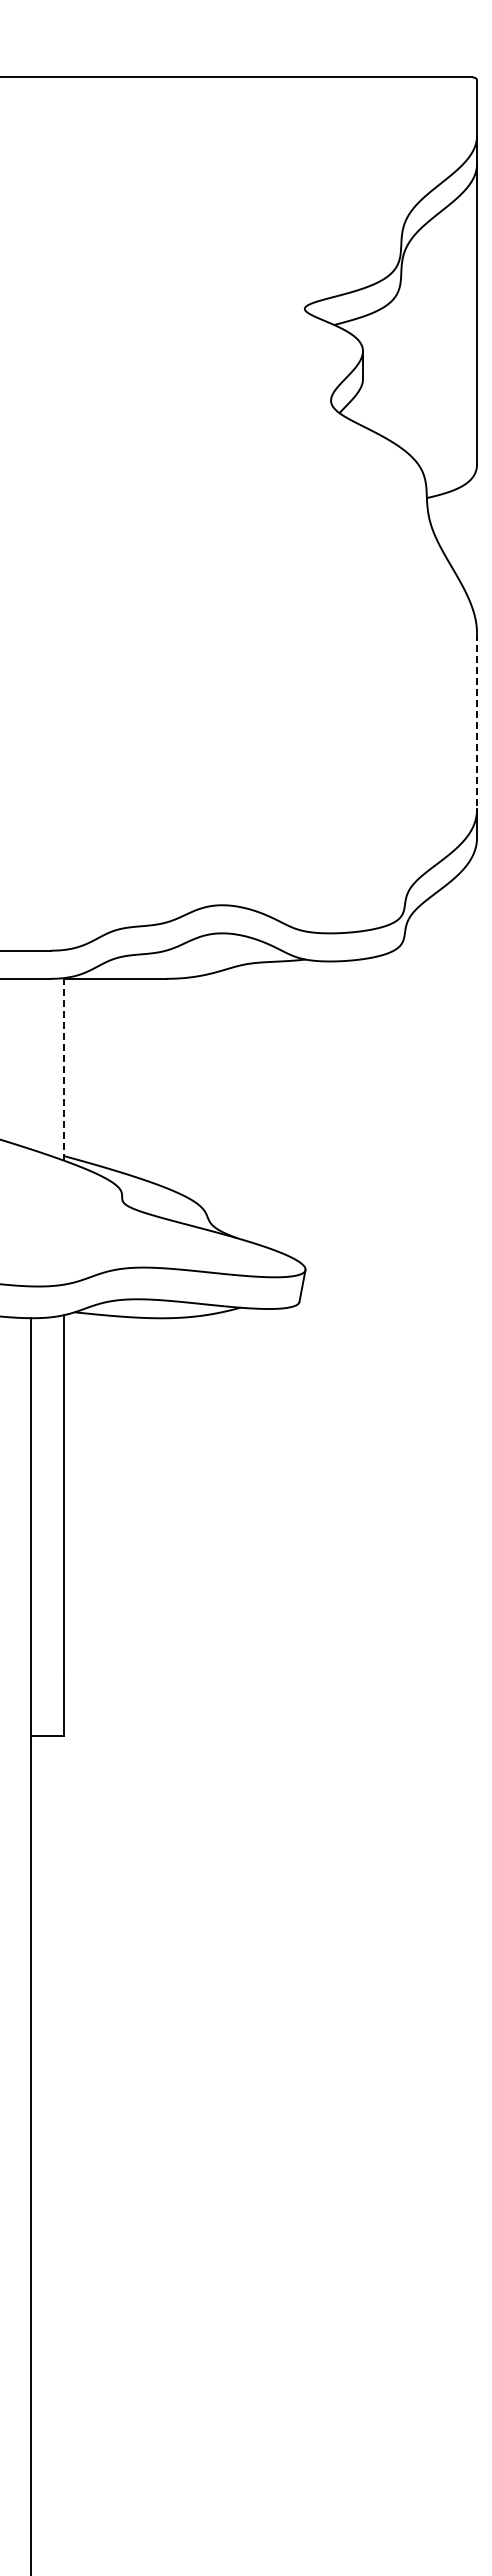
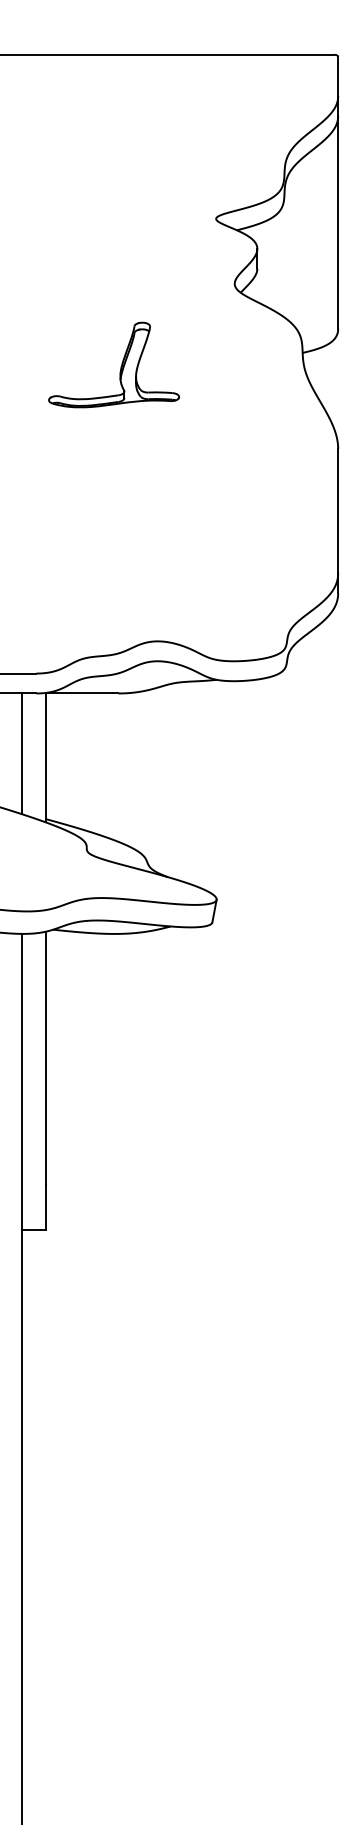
part: (170, 516) -> (121, 365), added
line: (477, 721) -> (338, 511), dashed -> solid
line: (31, 1063) -> (22, 753), added
line: (64, 1069) -> (45, 757), dashed -> solid

